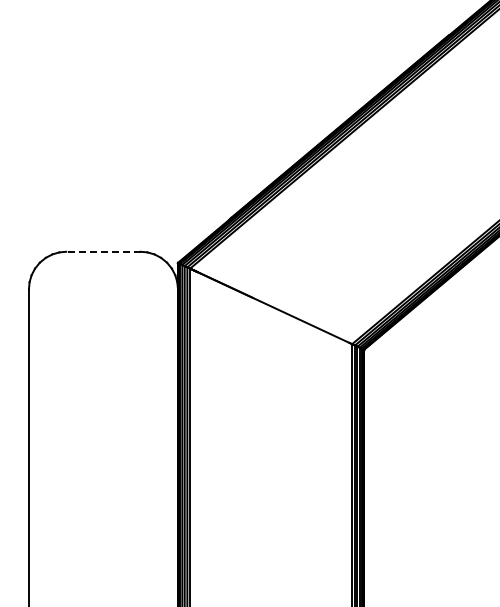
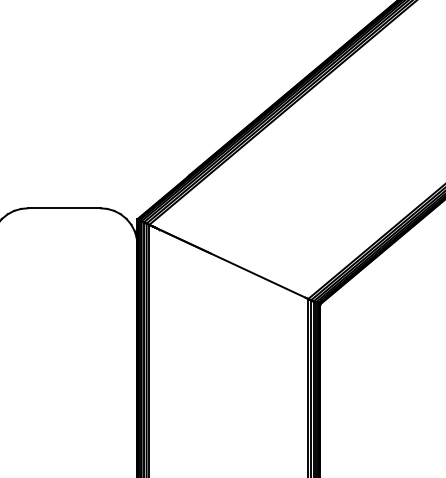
line: (102, 251) -> (63, 208), dashed -> solid

